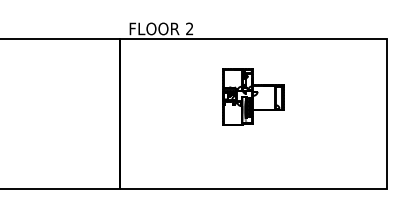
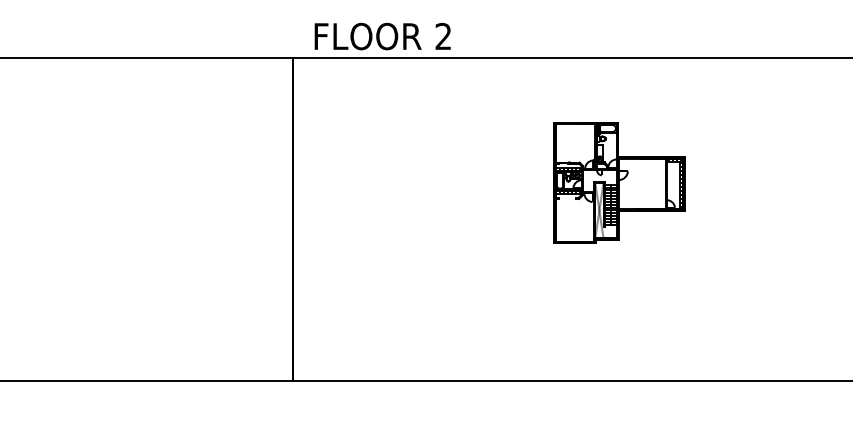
part: (253, 96) -> (619, 181), moved

